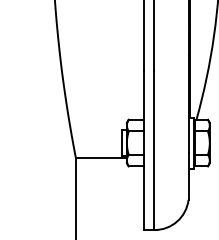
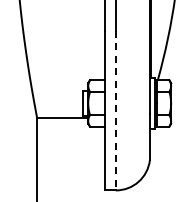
line: (154, 150) -> (115, 110), solid -> dashed

